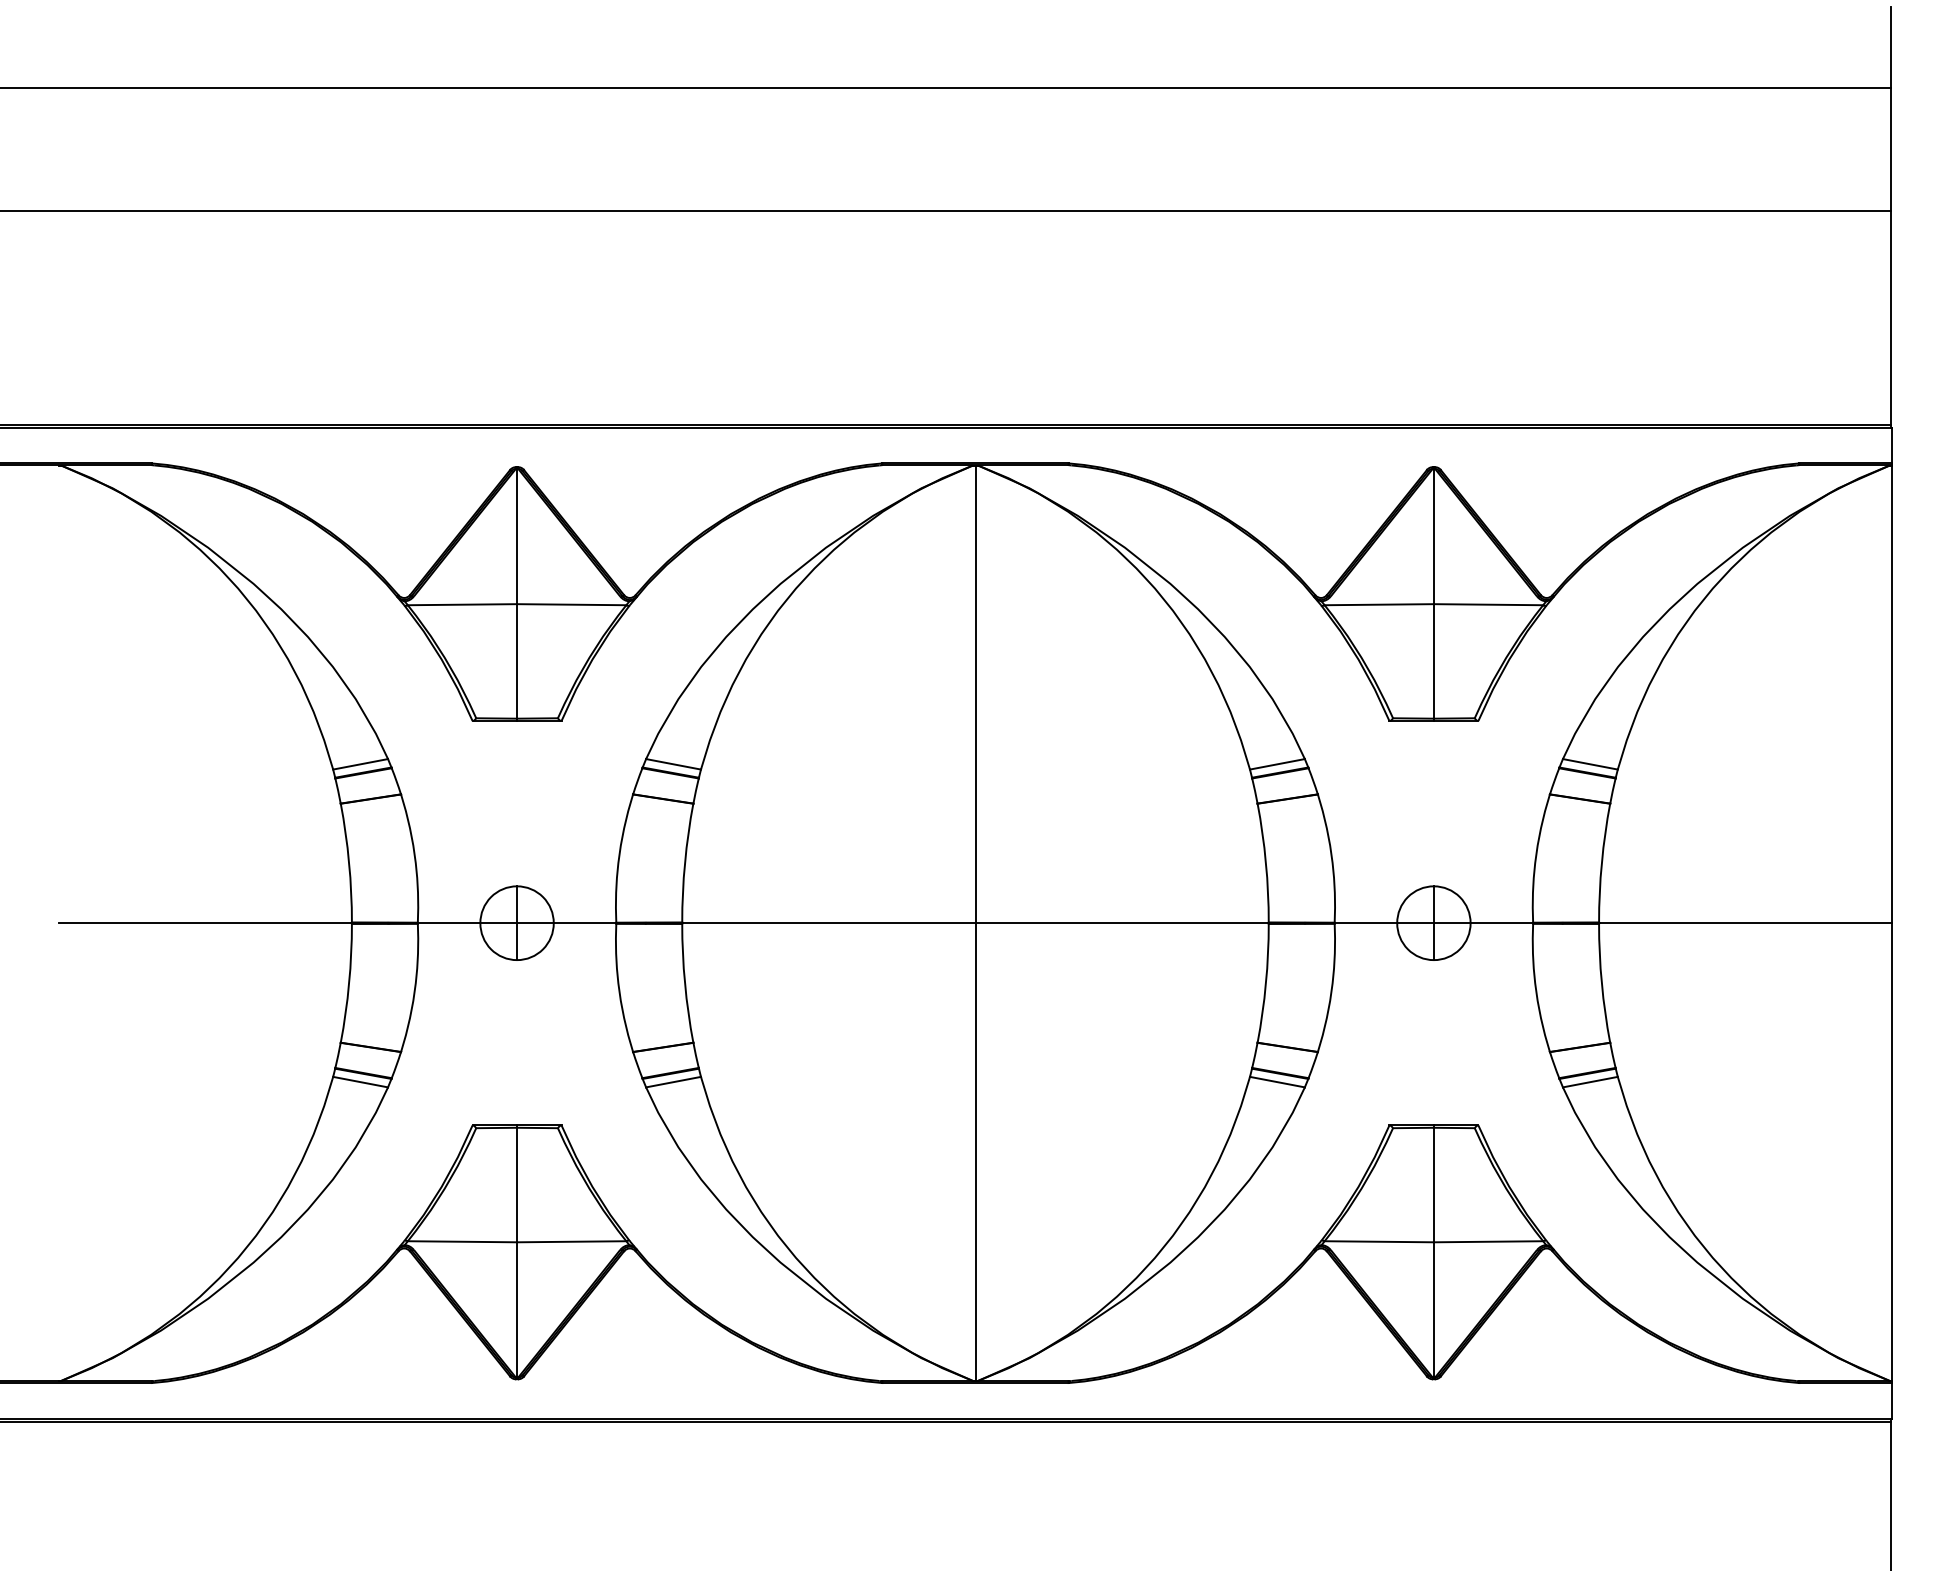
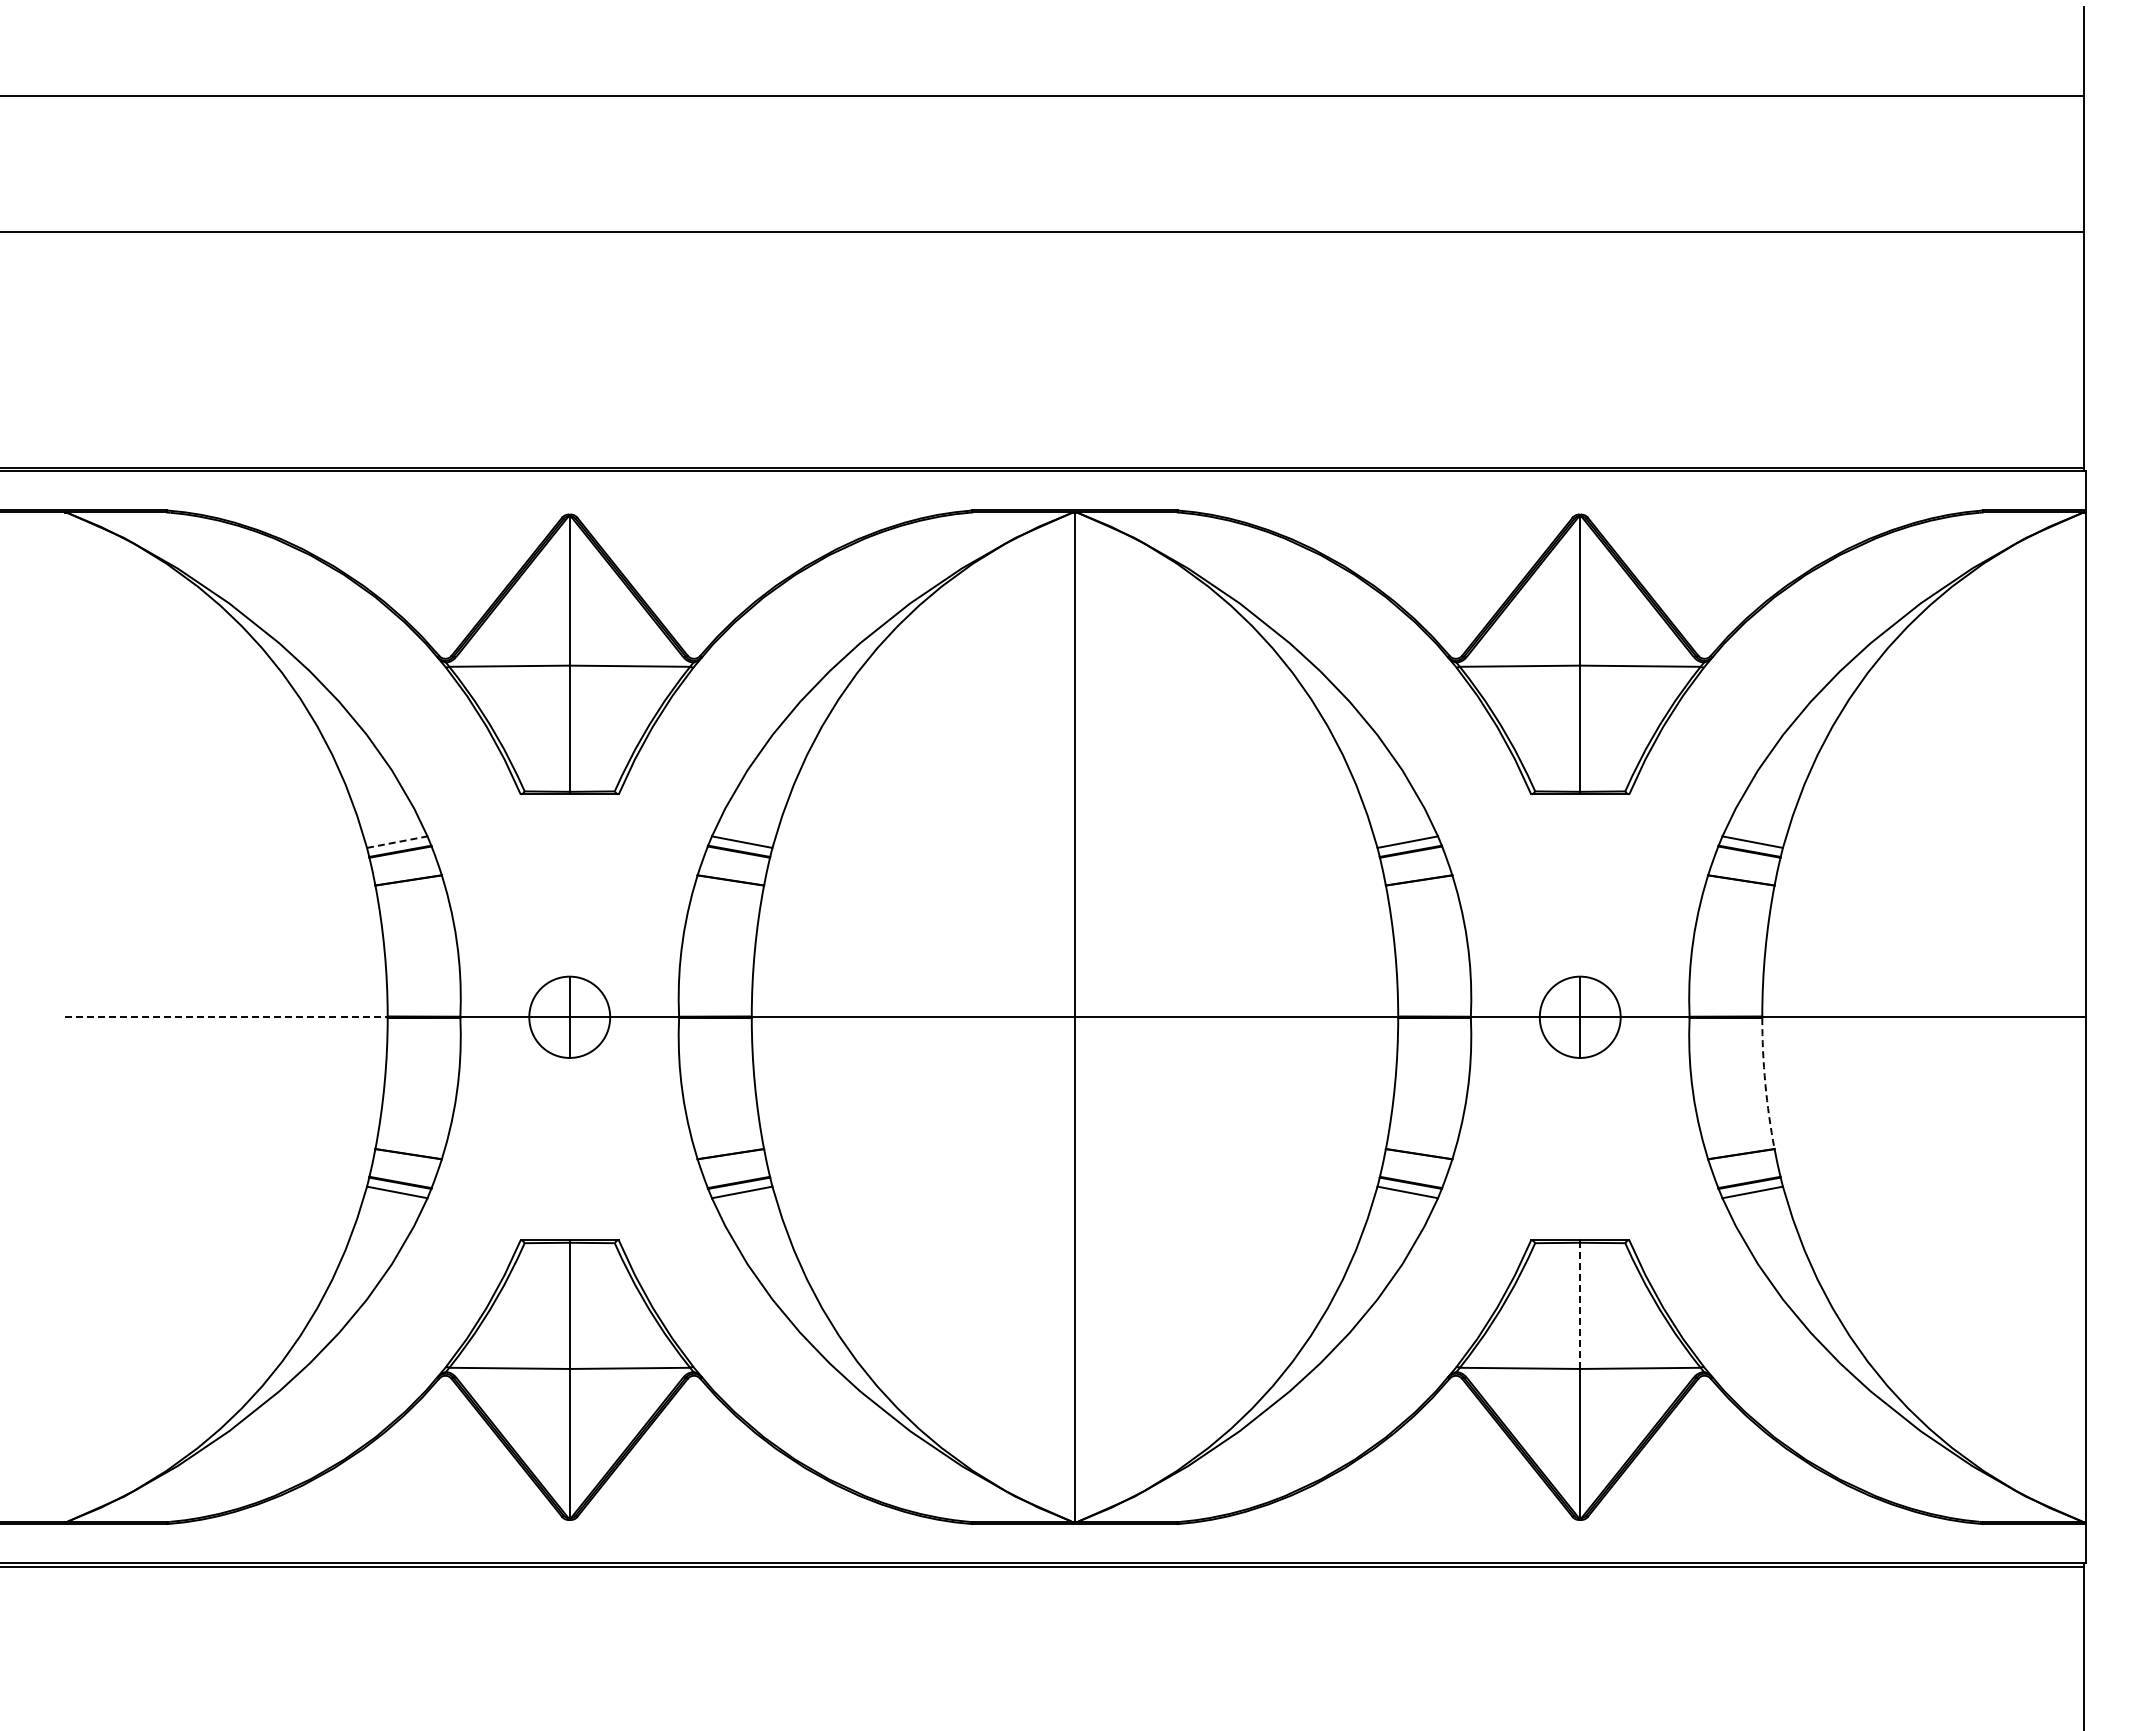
line: (360, 764) -> (397, 842), solid -> dashed
line: (204, 923) -> (225, 1017), solid -> dashed
arc: (1601, 983) -> (1765, 1083), solid -> dashed
line: (1434, 1184) -> (1580, 1305), solid -> dashed

